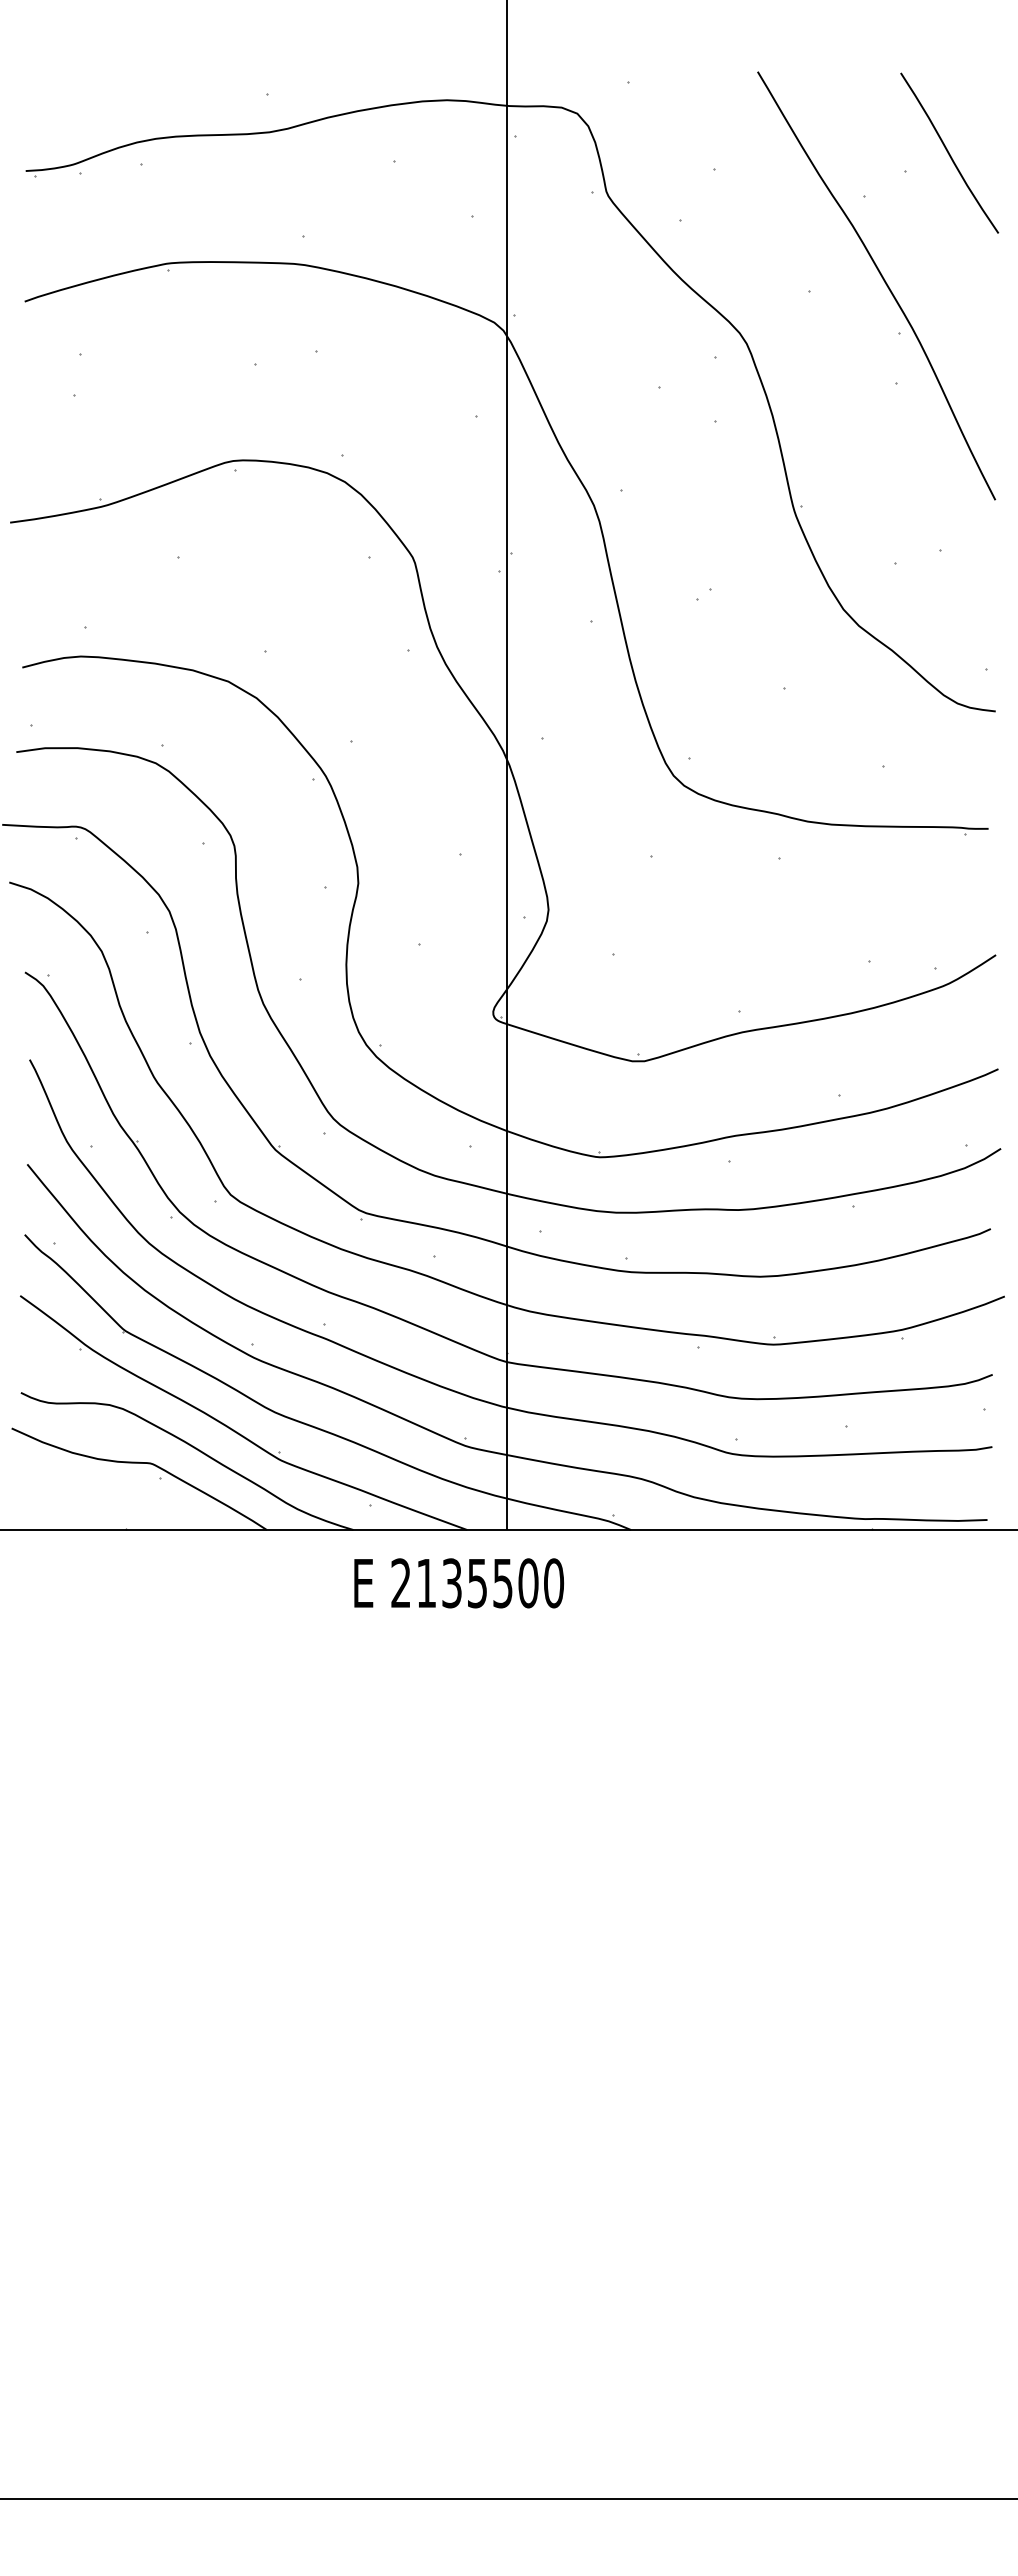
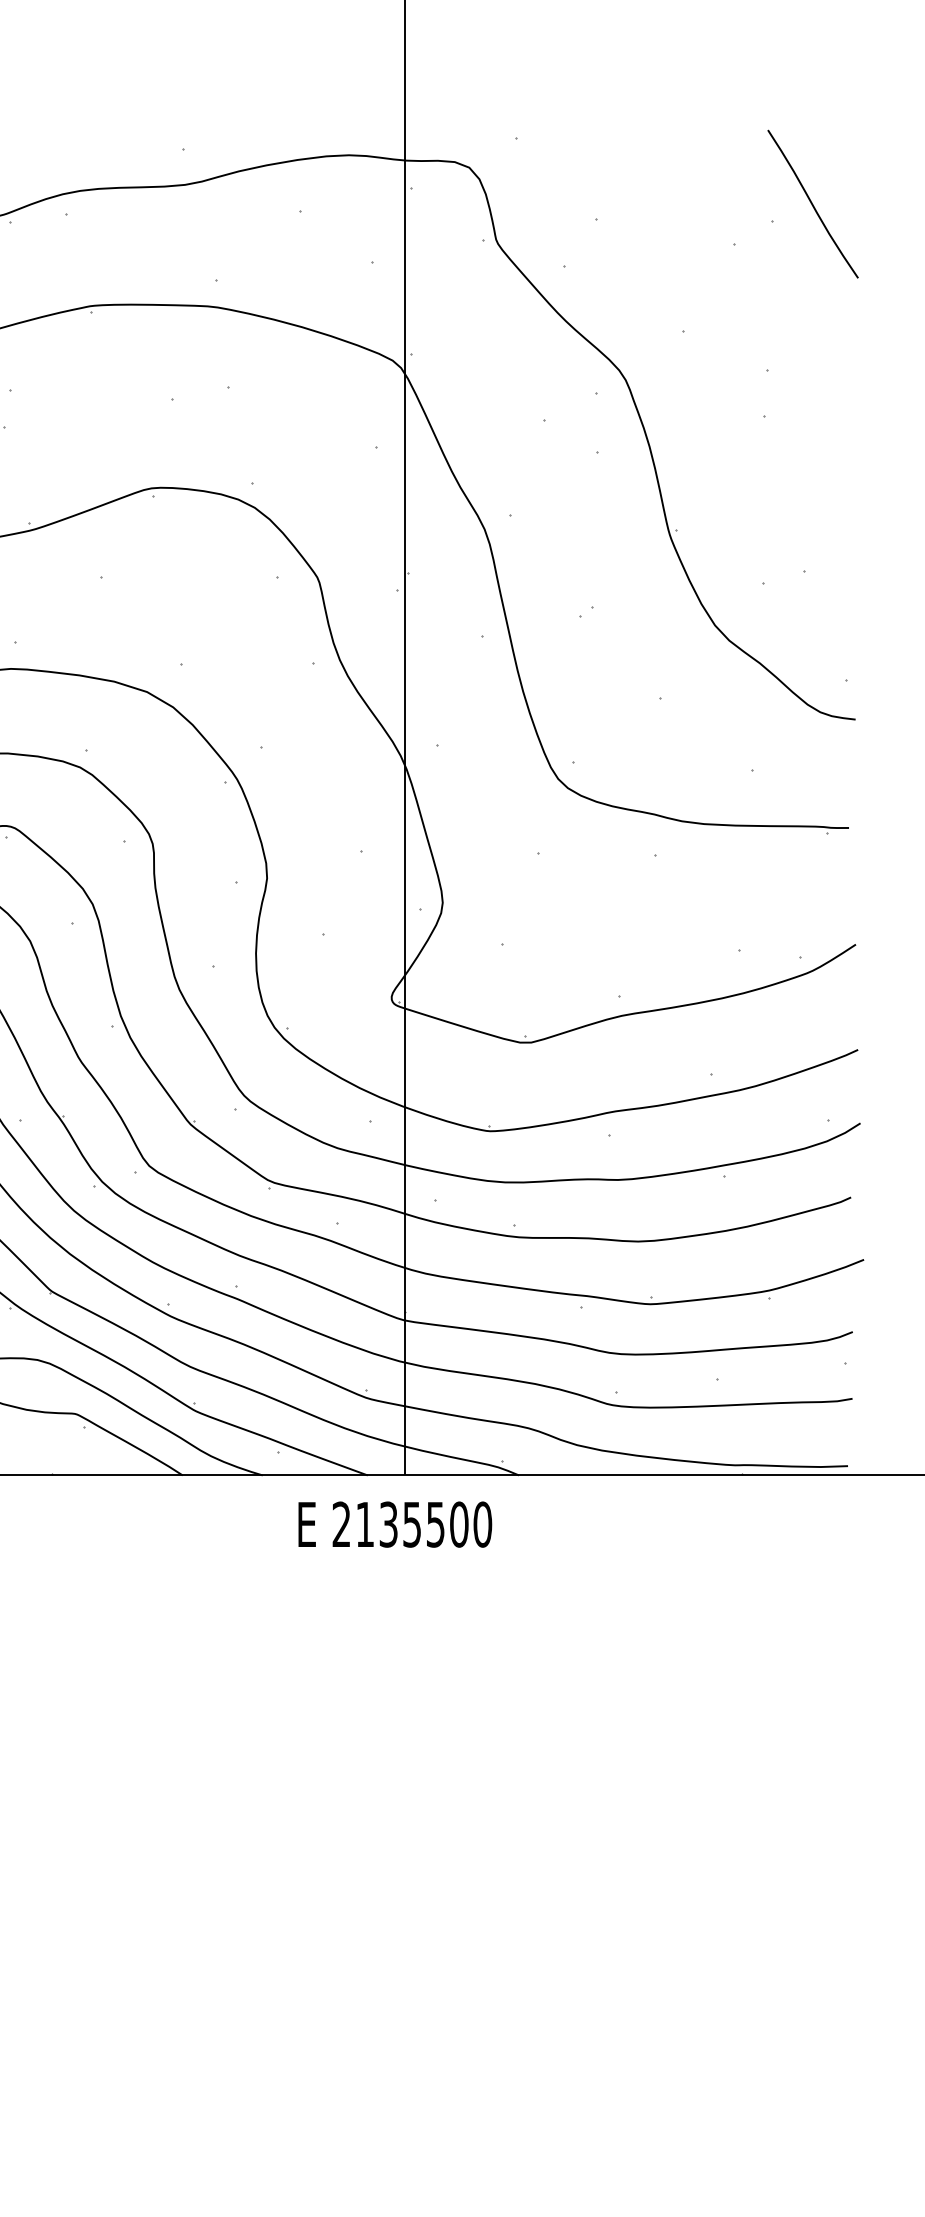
curve: (882, 279) -> (751, 320), removed
text: (459, 1583) -> (395, 1524), moved

